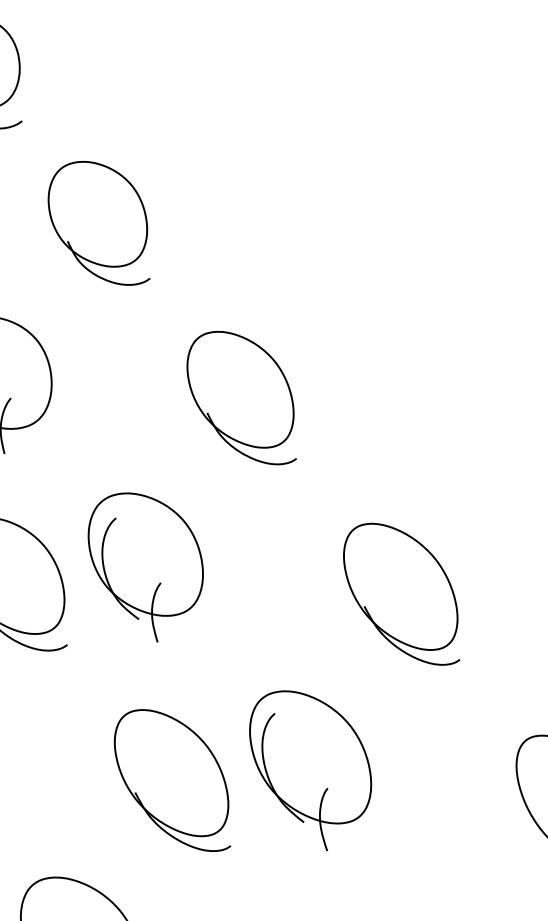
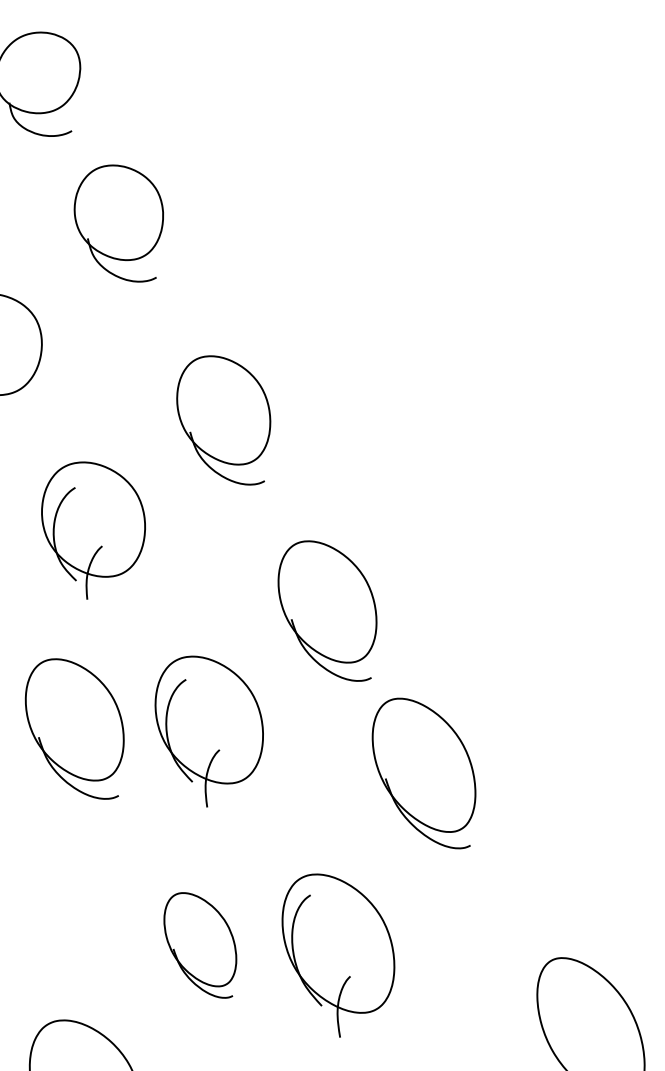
part: (99, 224) -> (223, 420), moved
part: (241, 398) -> (327, 610), moved
part: (401, 595) -> (423, 773), moved
part: (173, 781) -> (200, 945), size x0.7

